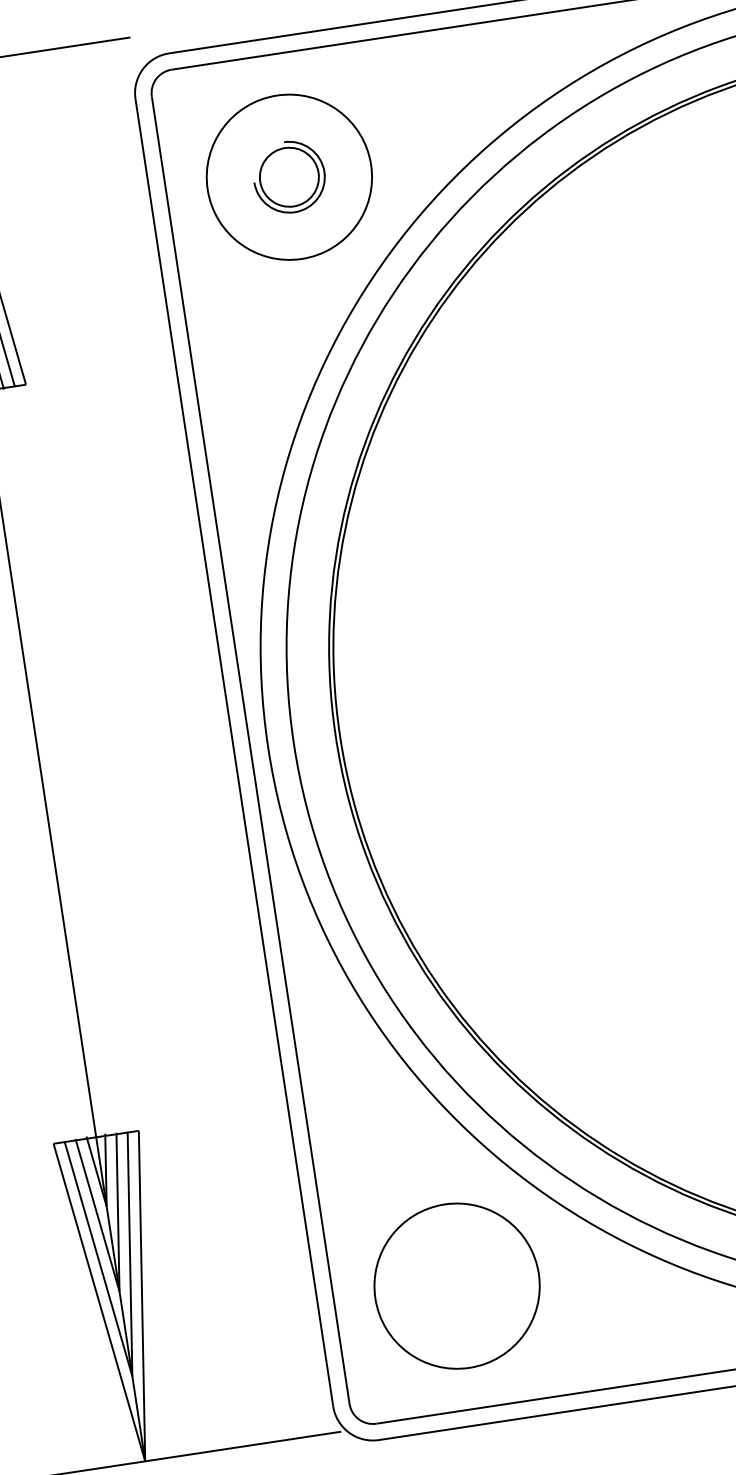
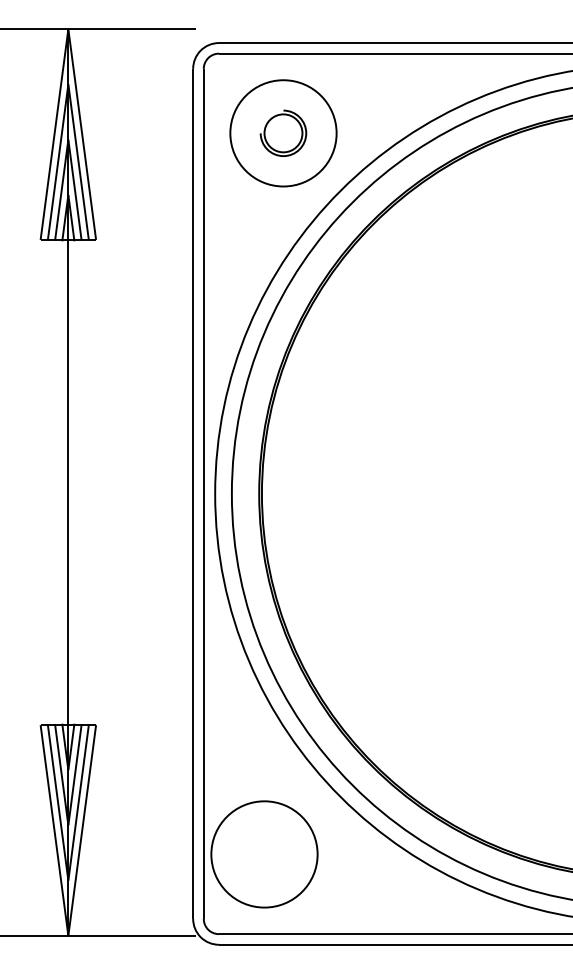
part: (457, 1286) -> (264, 854), moved

